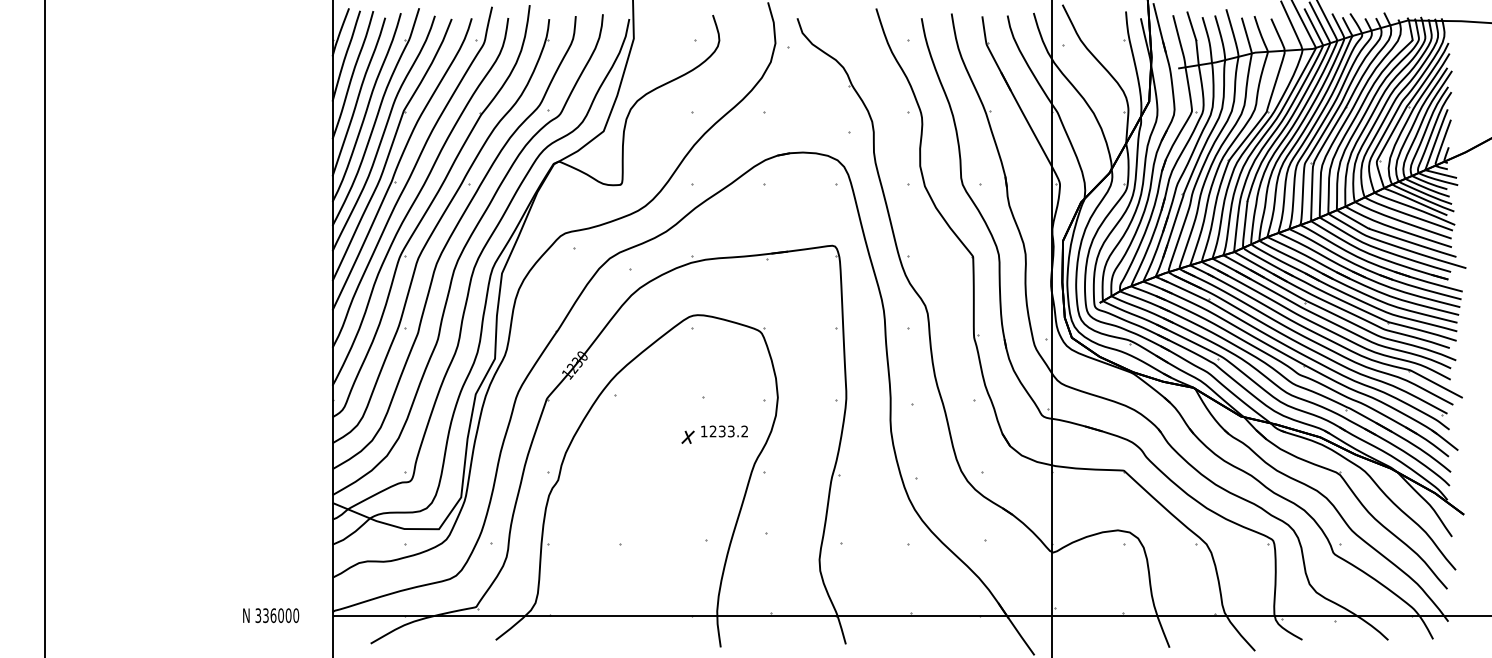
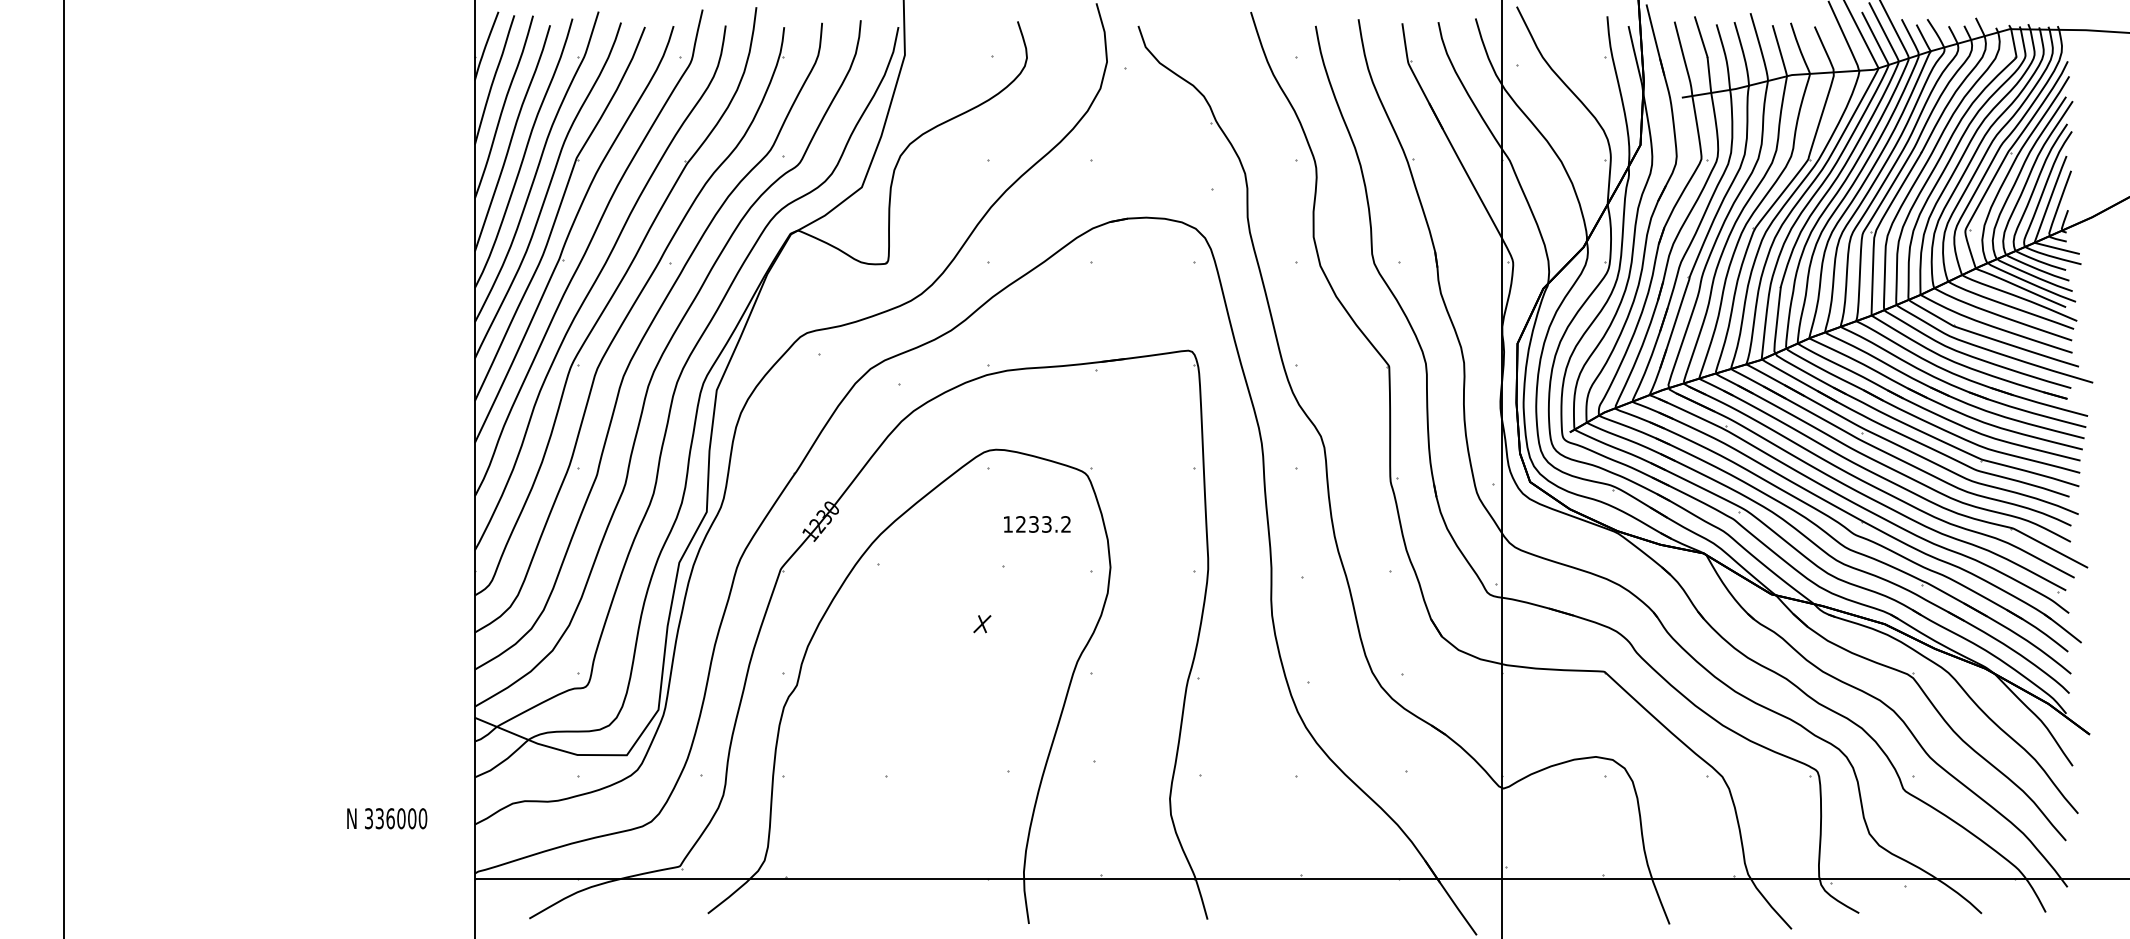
text: (724, 431) -> (1037, 524), moved
text: (271, 615) -> (387, 818), moved

